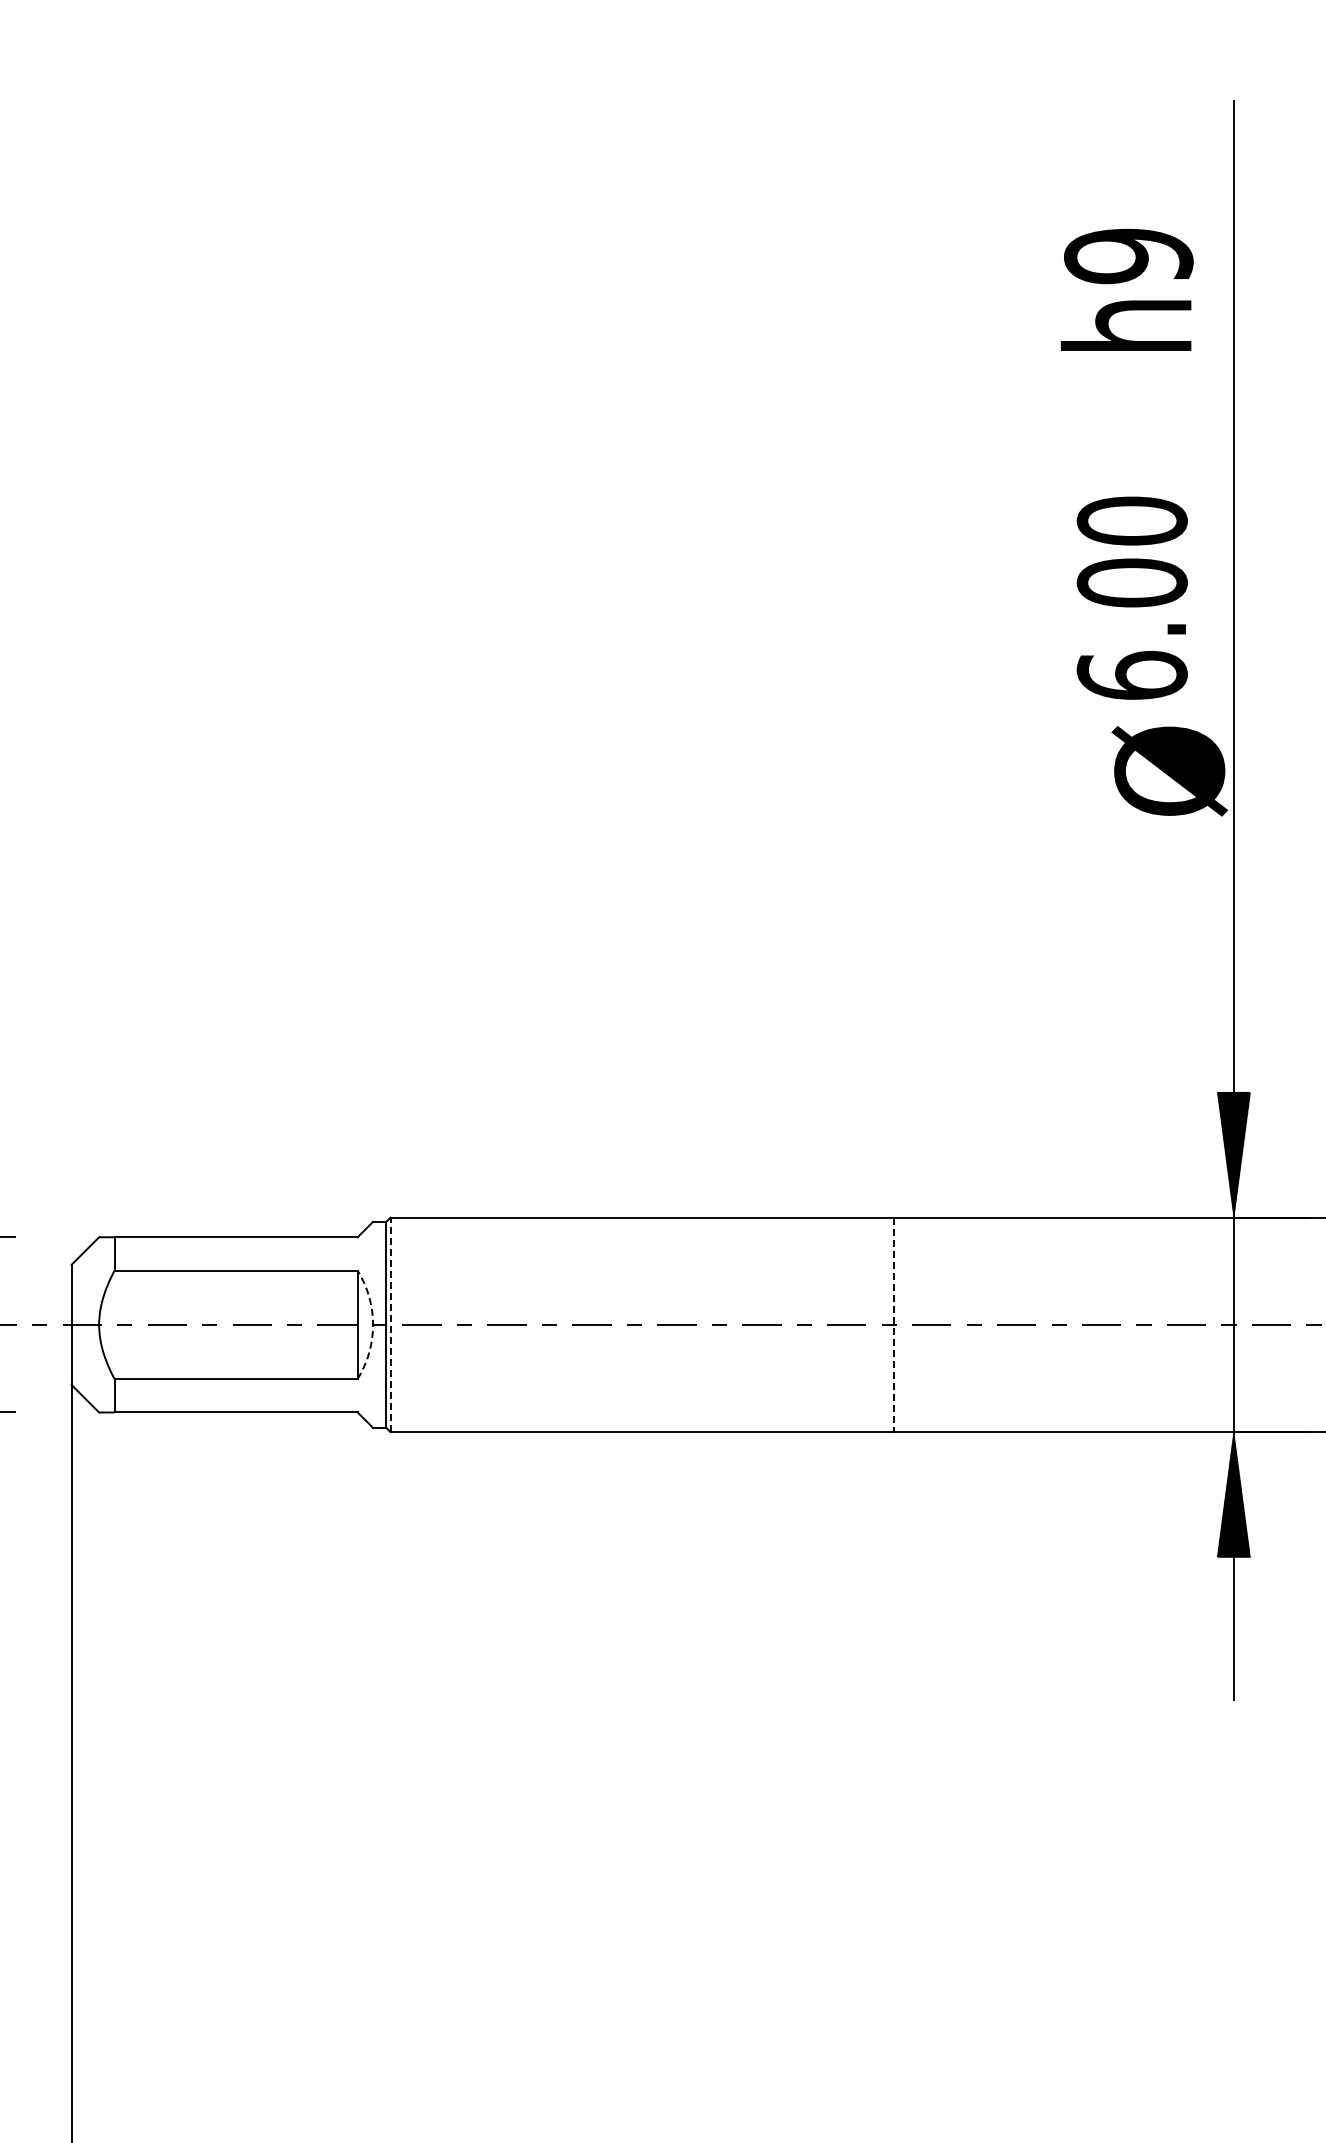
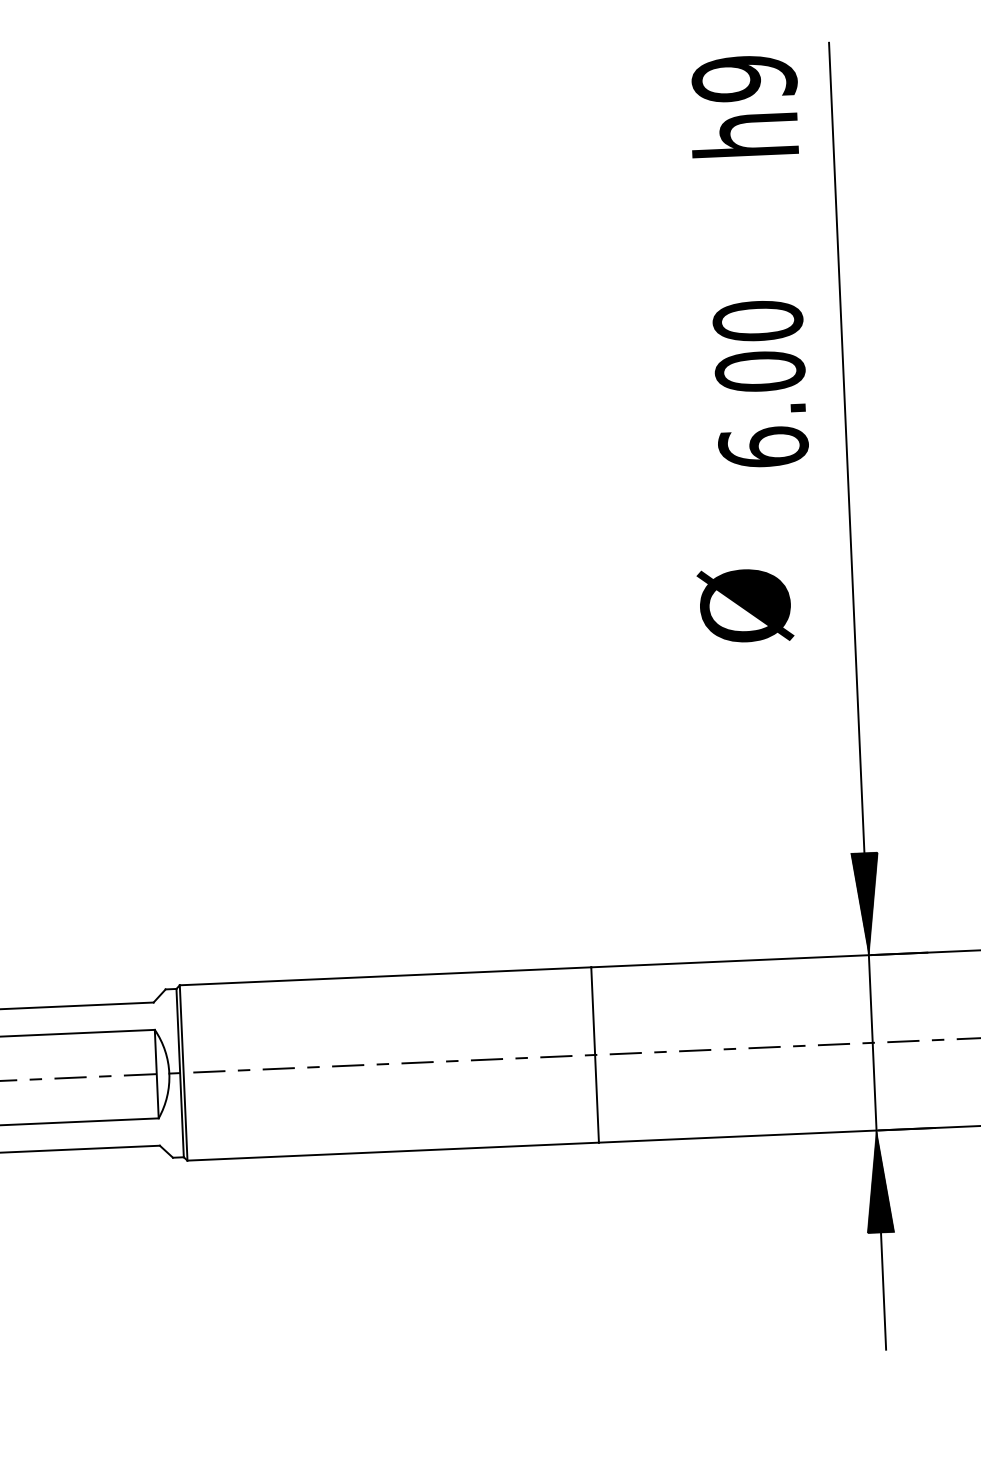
text: (1127, 289) -> (744, 105), moved
text: (1131, 597) -> (760, 383), moved
text: (1169, 771) -> (745, 606), moved
arc: (373, 1324) -> (169, 1073), dashed -> solid
line: (390, 1324) -> (183, 1072), dashed -> solid
line: (894, 1325) -> (595, 1055), dashed -> solid

